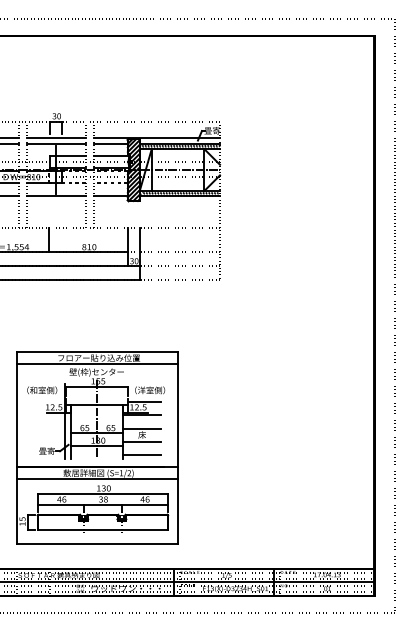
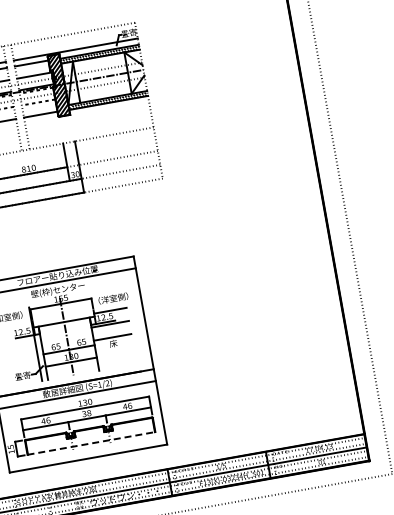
line: (142, 442) -> (115, 350), removed
line: (142, 455) -> (117, 363), removed
line: (103, 529) -> (92, 443), solid -> dashed

